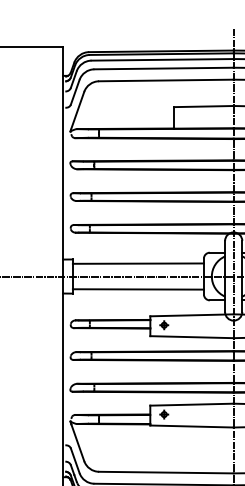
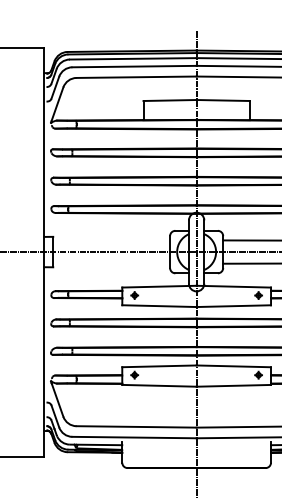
line: (138, 263) -> (111, 240), removed
line: (138, 289) -> (111, 263), removed

